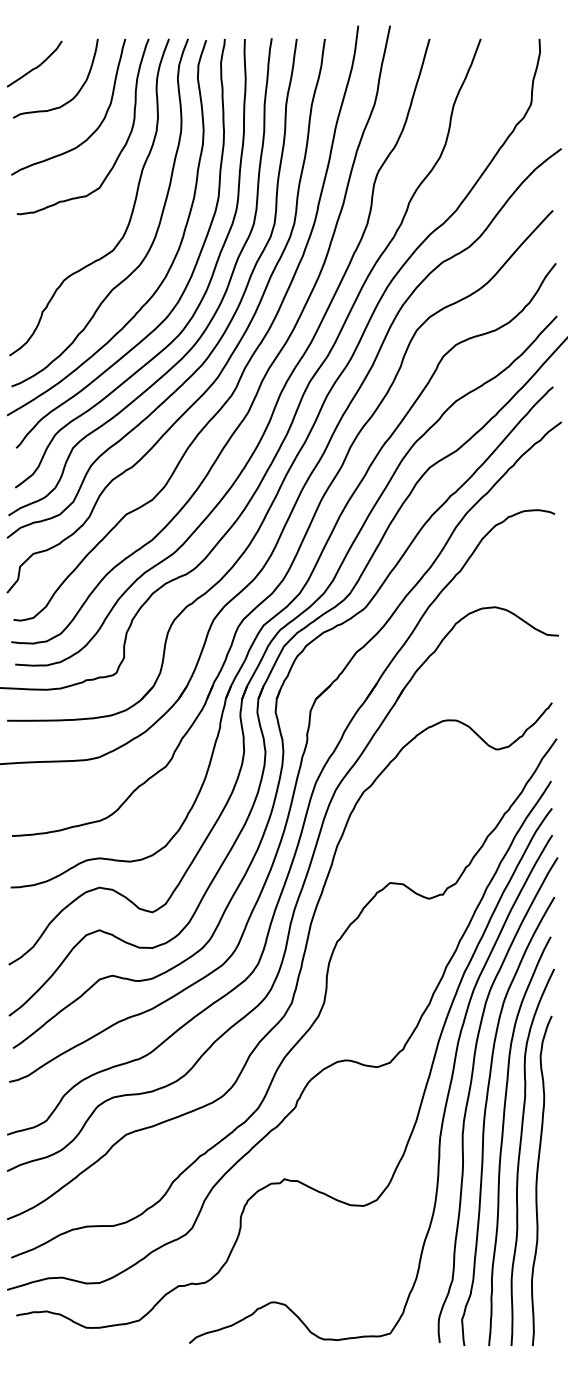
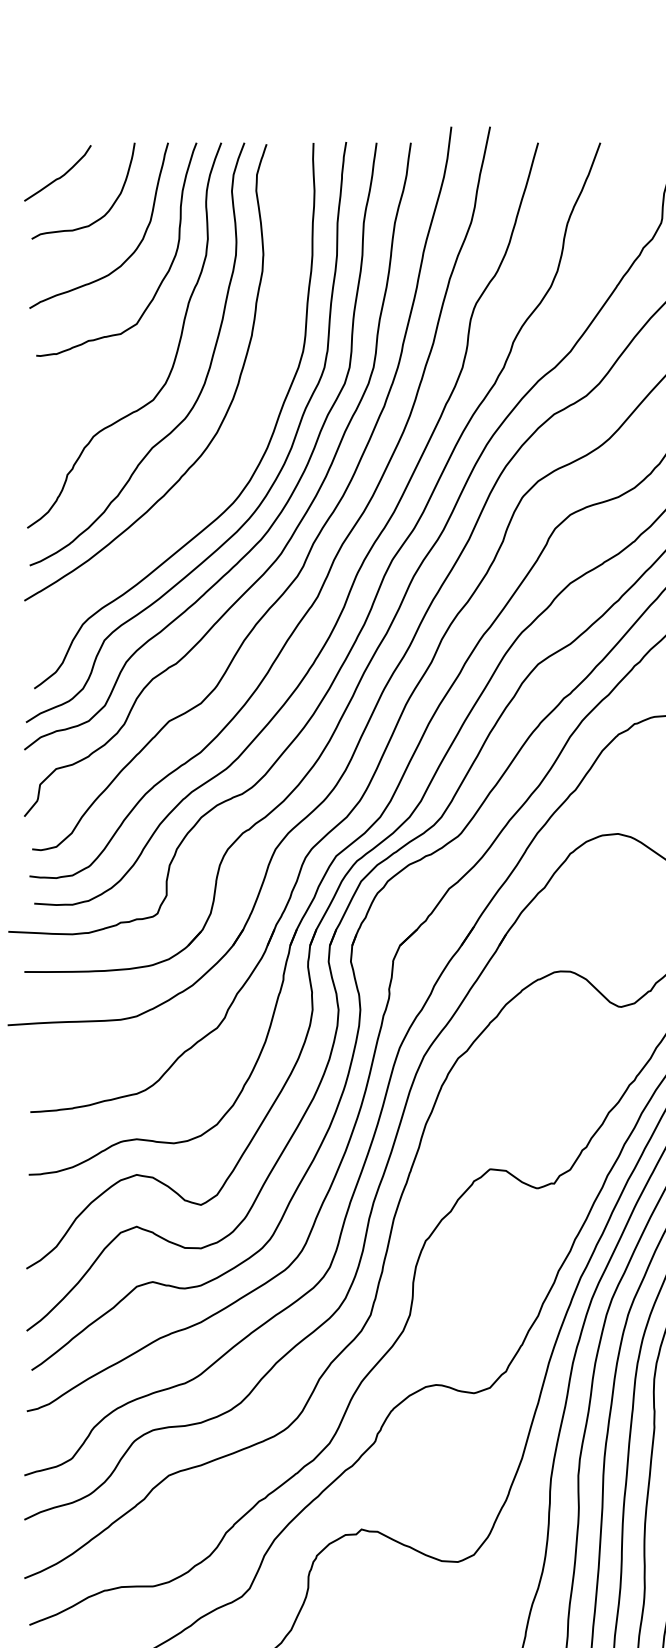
curve: (192, 270) -> (249, 424), removed

